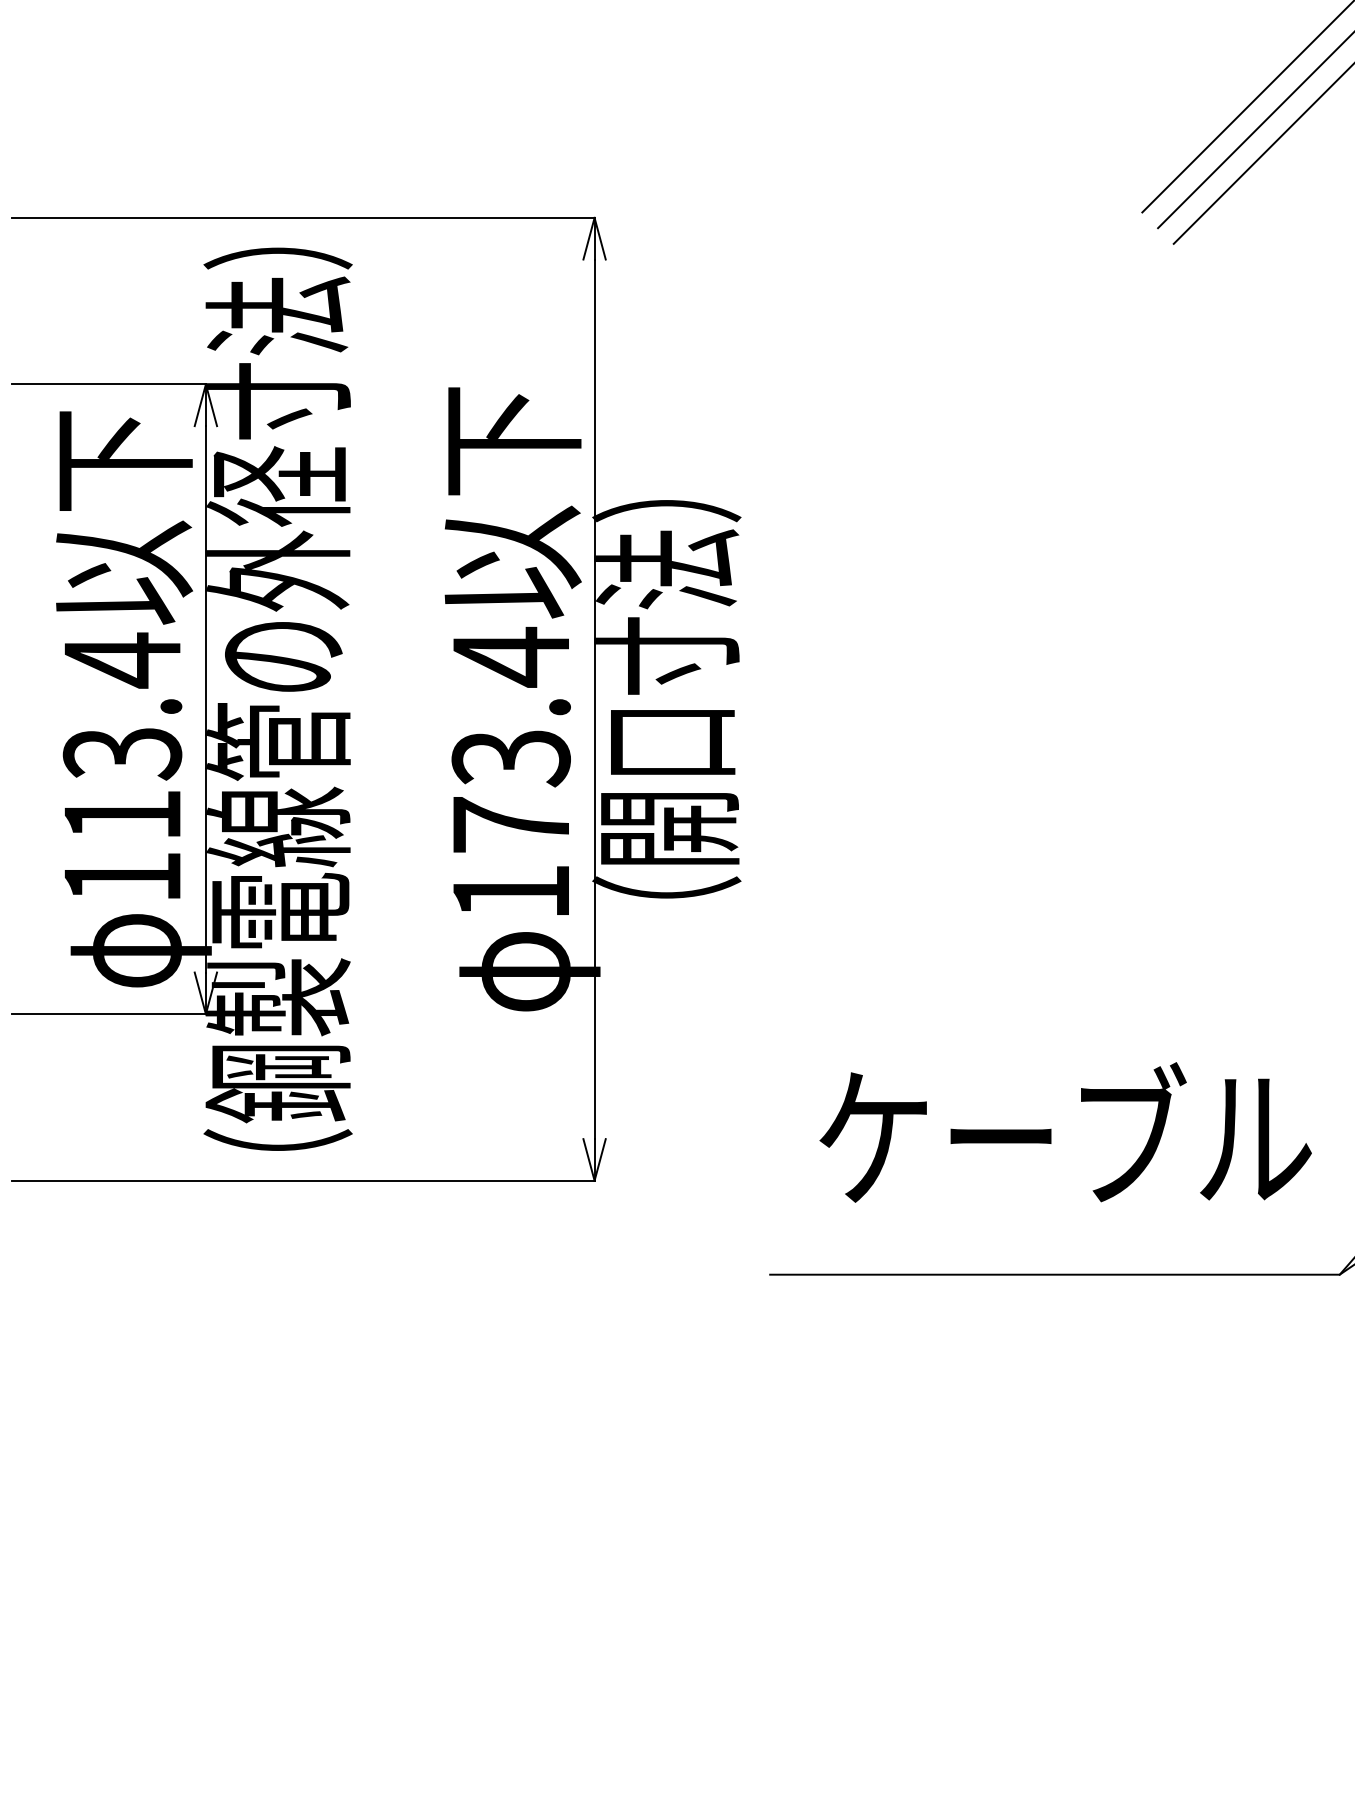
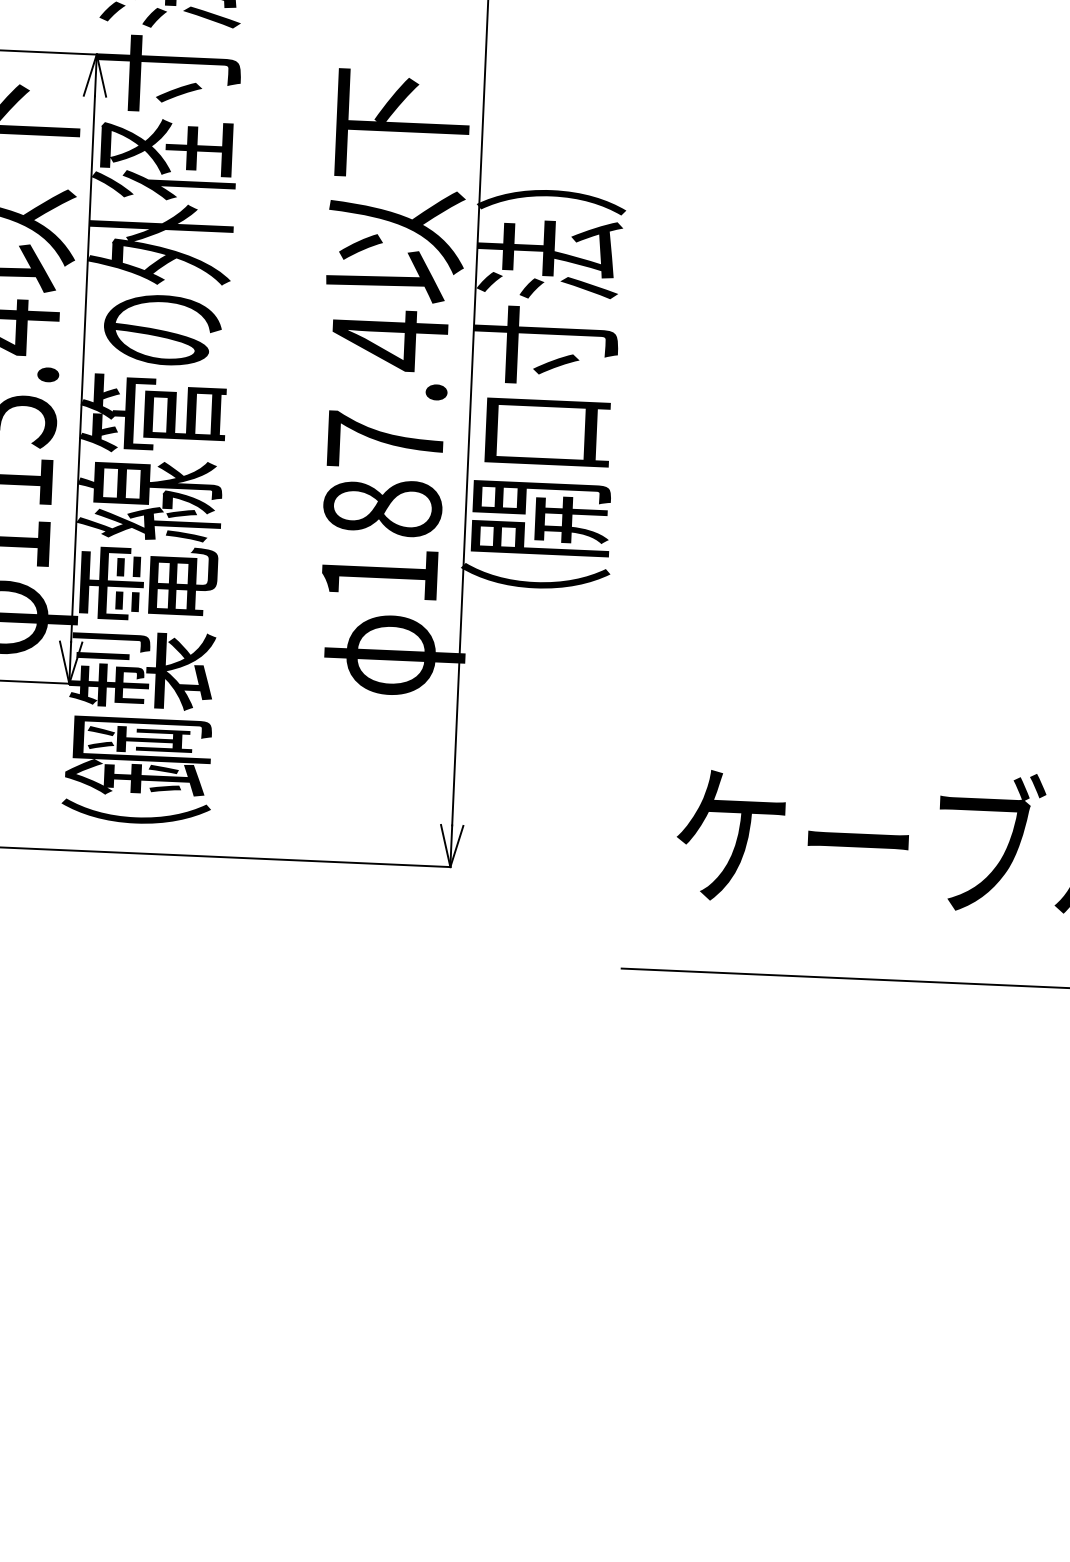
text: (510, 790) -> (383, 473), 173.4 -> 187.4

